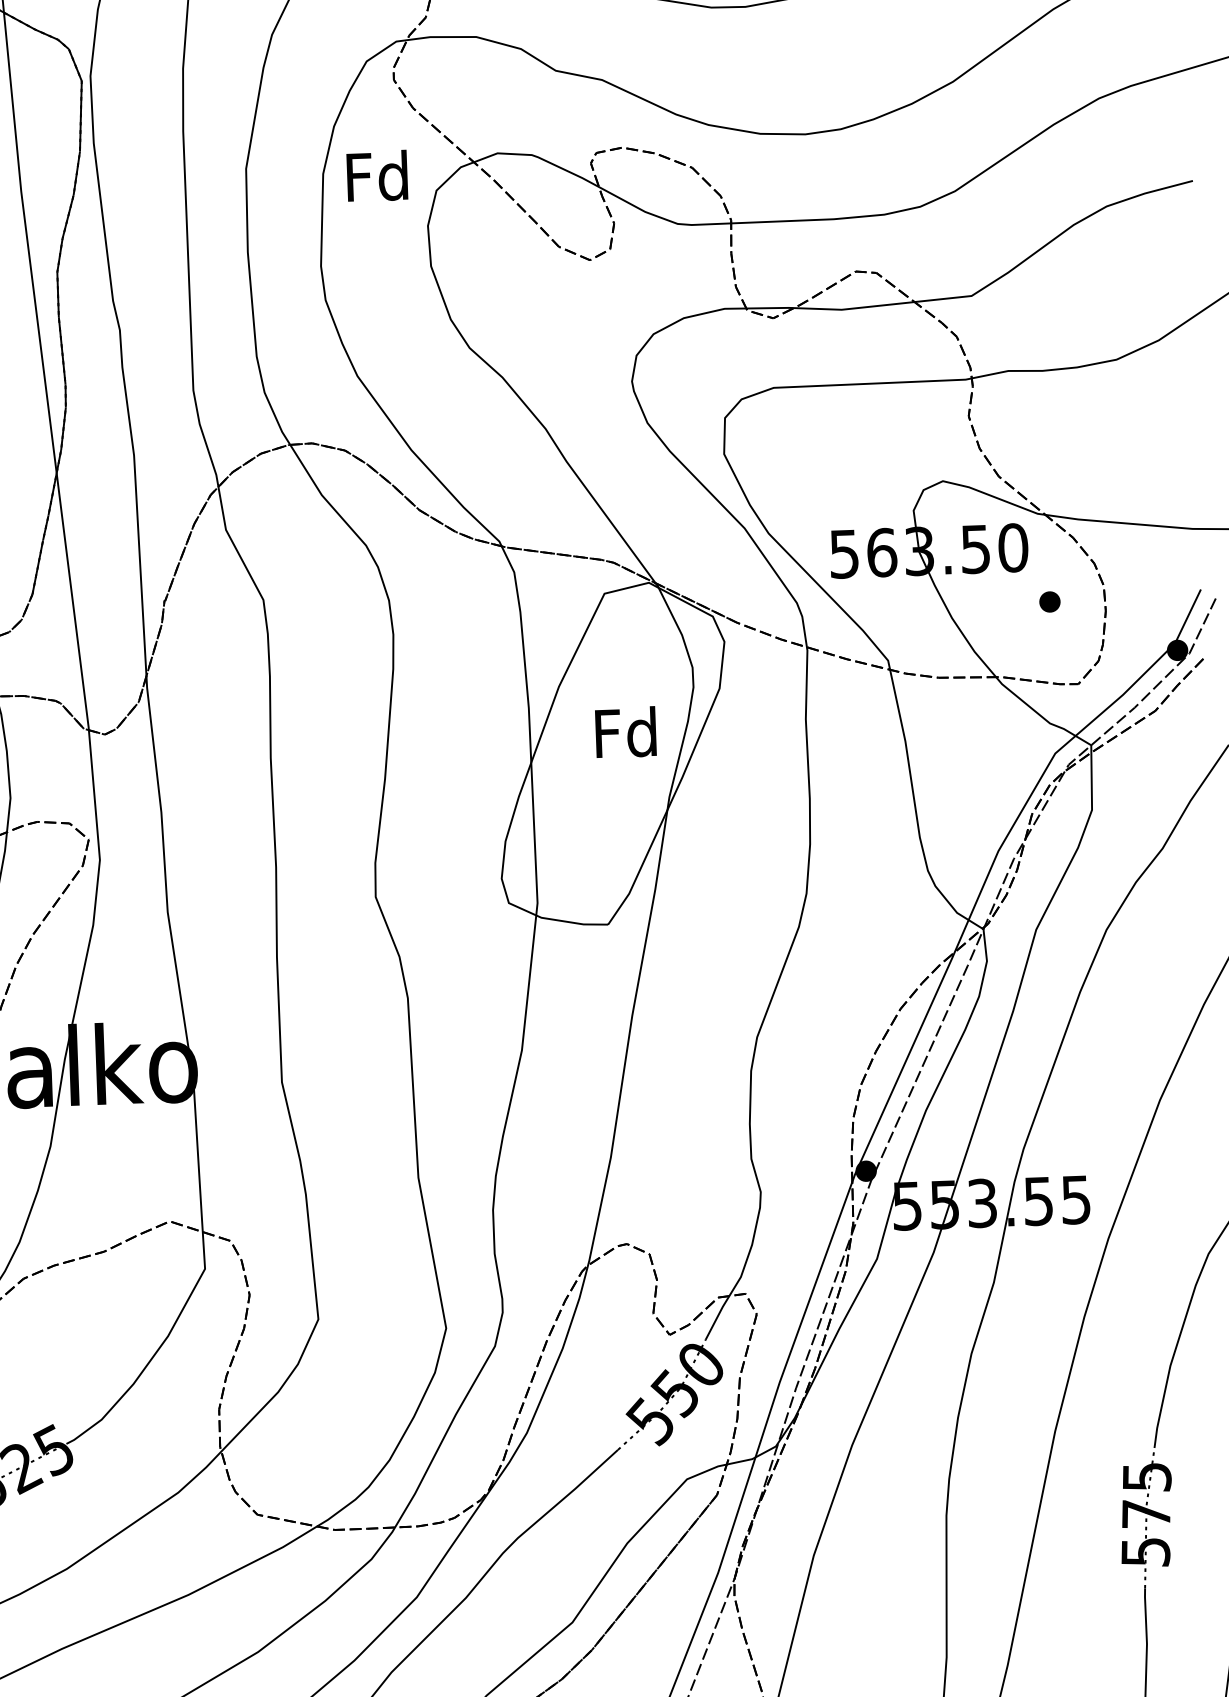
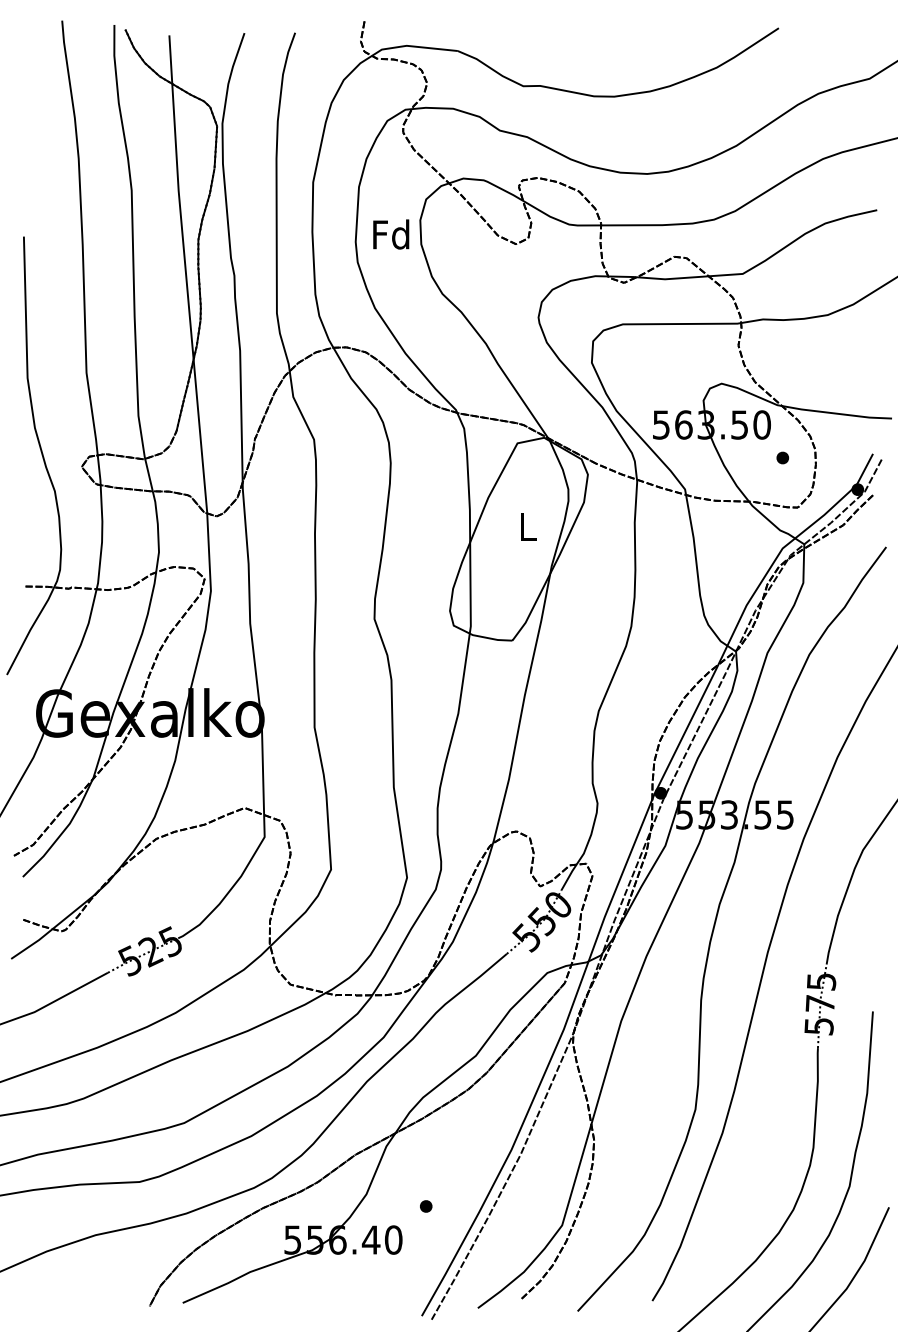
text: (377, 176) -> (391, 234), moved
text: (626, 732) -> (527, 526), Fd -> L

